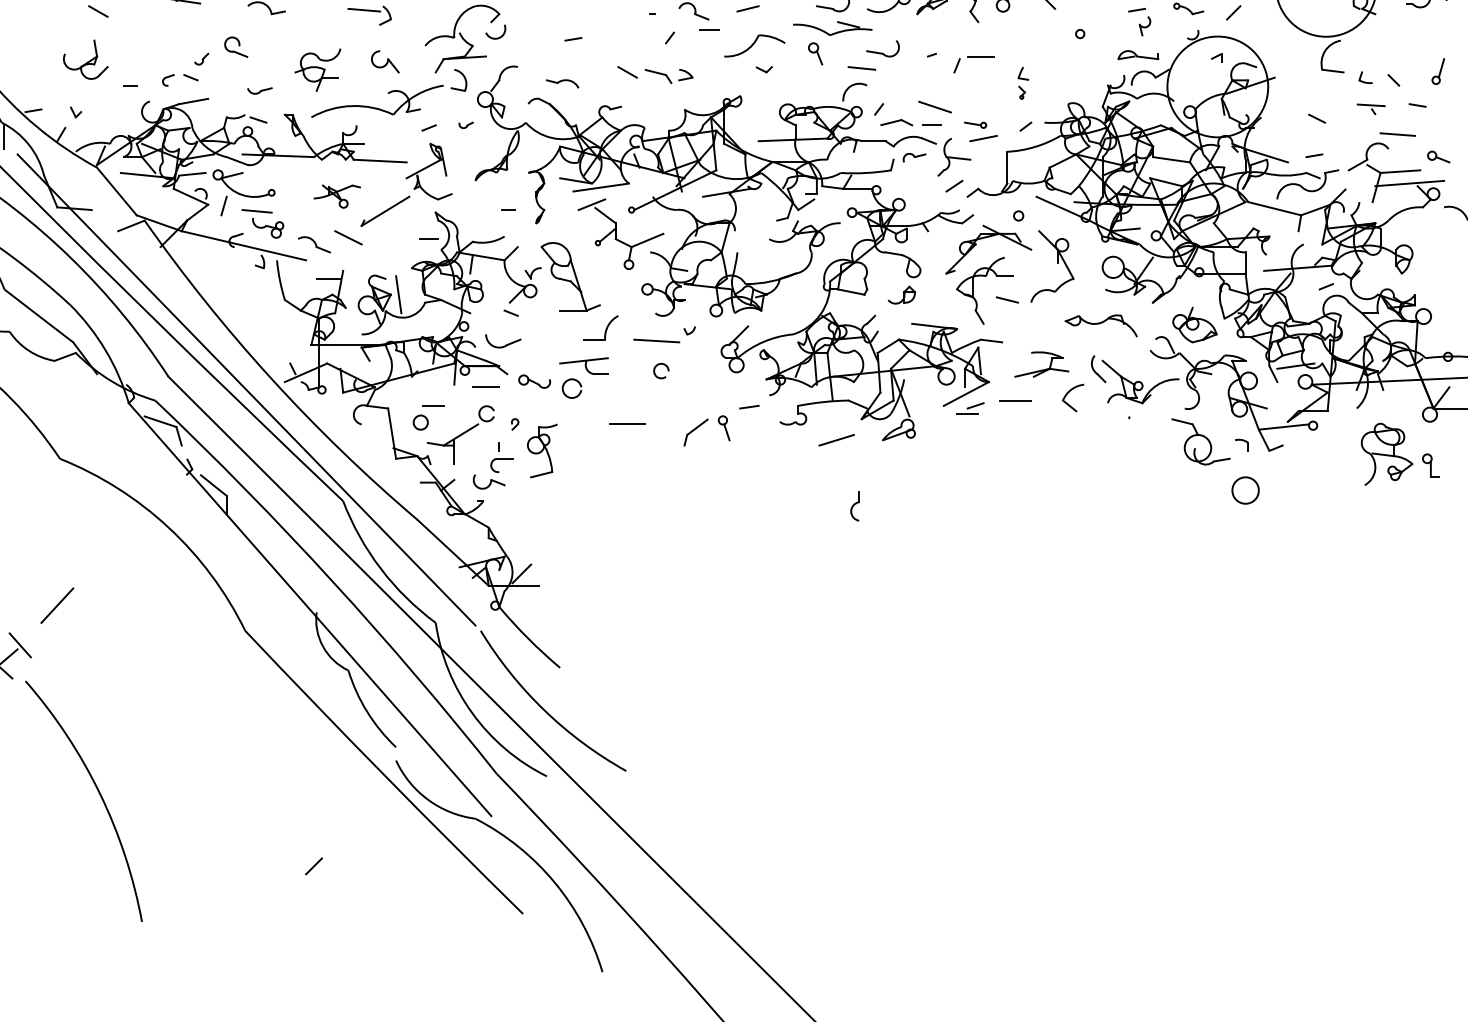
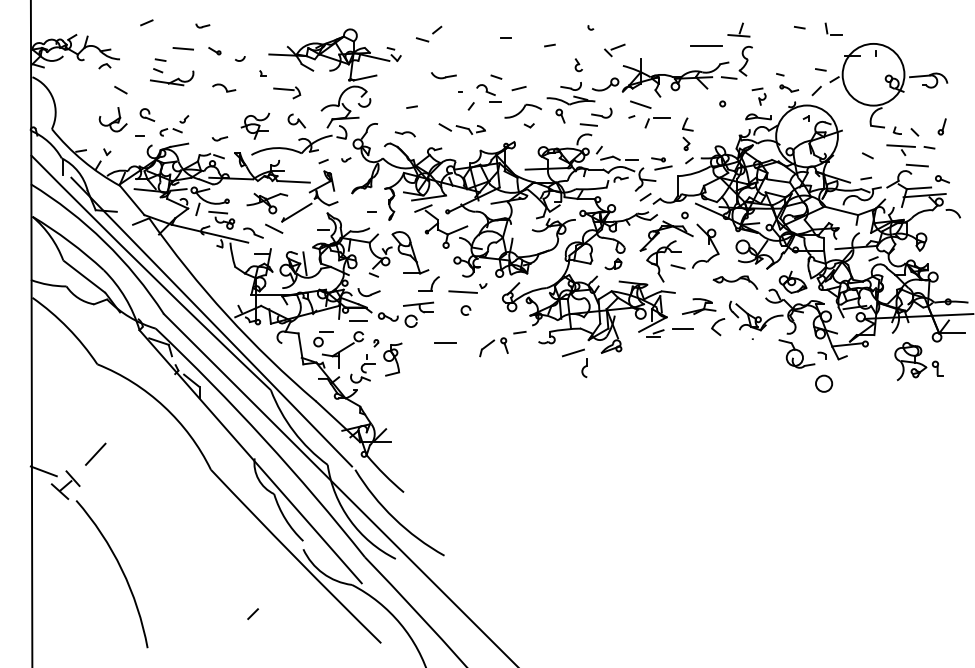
part: (236, 46) -> (147, 114), moved
part: (1022, 82) -> (687, 133), size x1.67
line: (934, 106) -> (640, 104), moved
part: (1370, 108) -> (900, 149), size x1.67
part: (337, 196) -> (267, 203), size x1.43
part: (854, 504) -> (584, 367), moved

